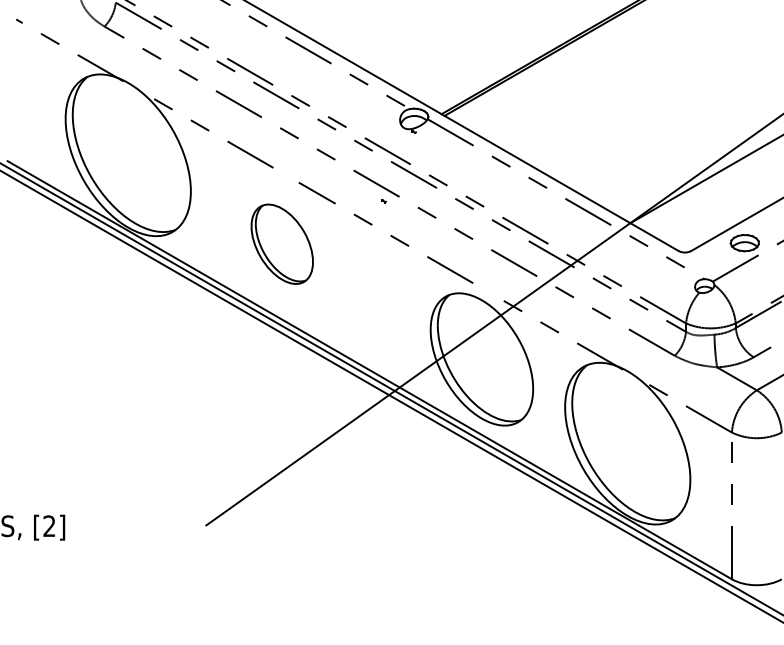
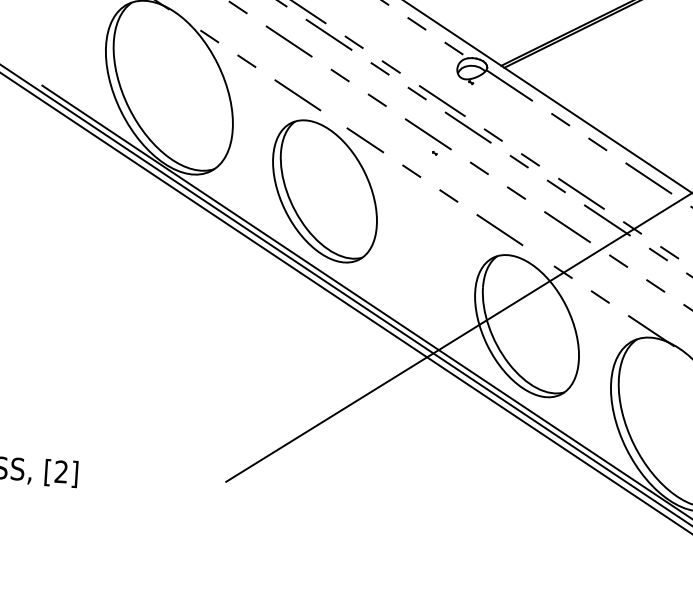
part: (282, 244) -> (325, 191), size x1.67

